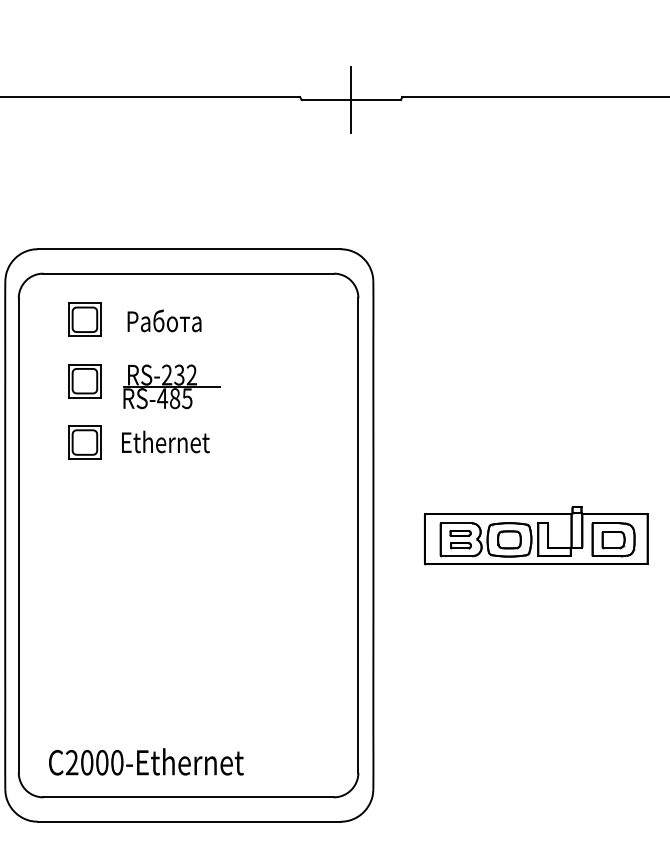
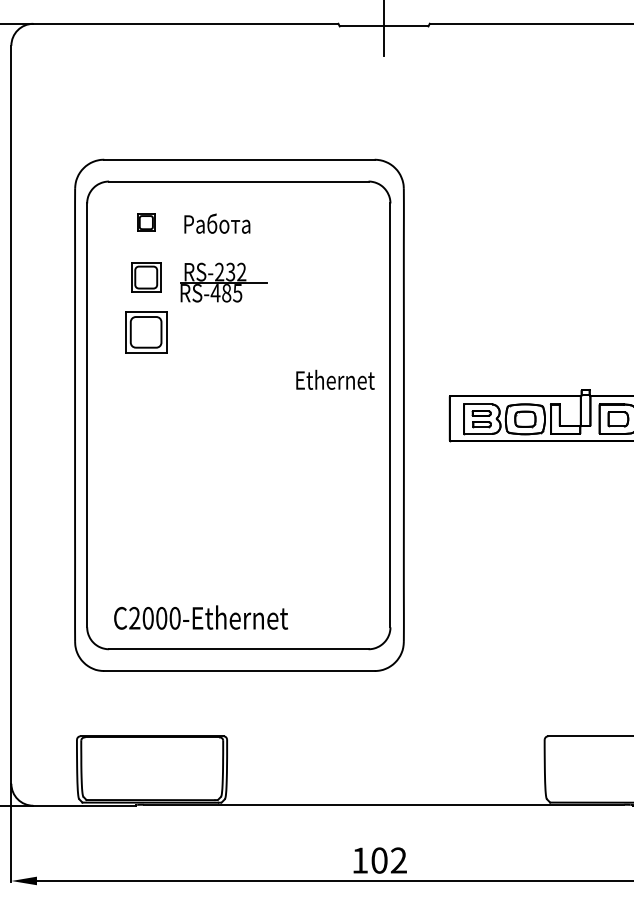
part: (85, 319) -> (146, 222), size x0.6
text: (165, 441) -> (335, 379), moved
part: (85, 442) -> (146, 332), size x1.4

